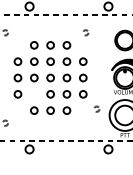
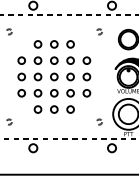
circle: (85, 32) -> (99, 31), moved
circle: (33, 94) -> (37, 93), added
circle: (96, 108) -> (99, 121), moved

